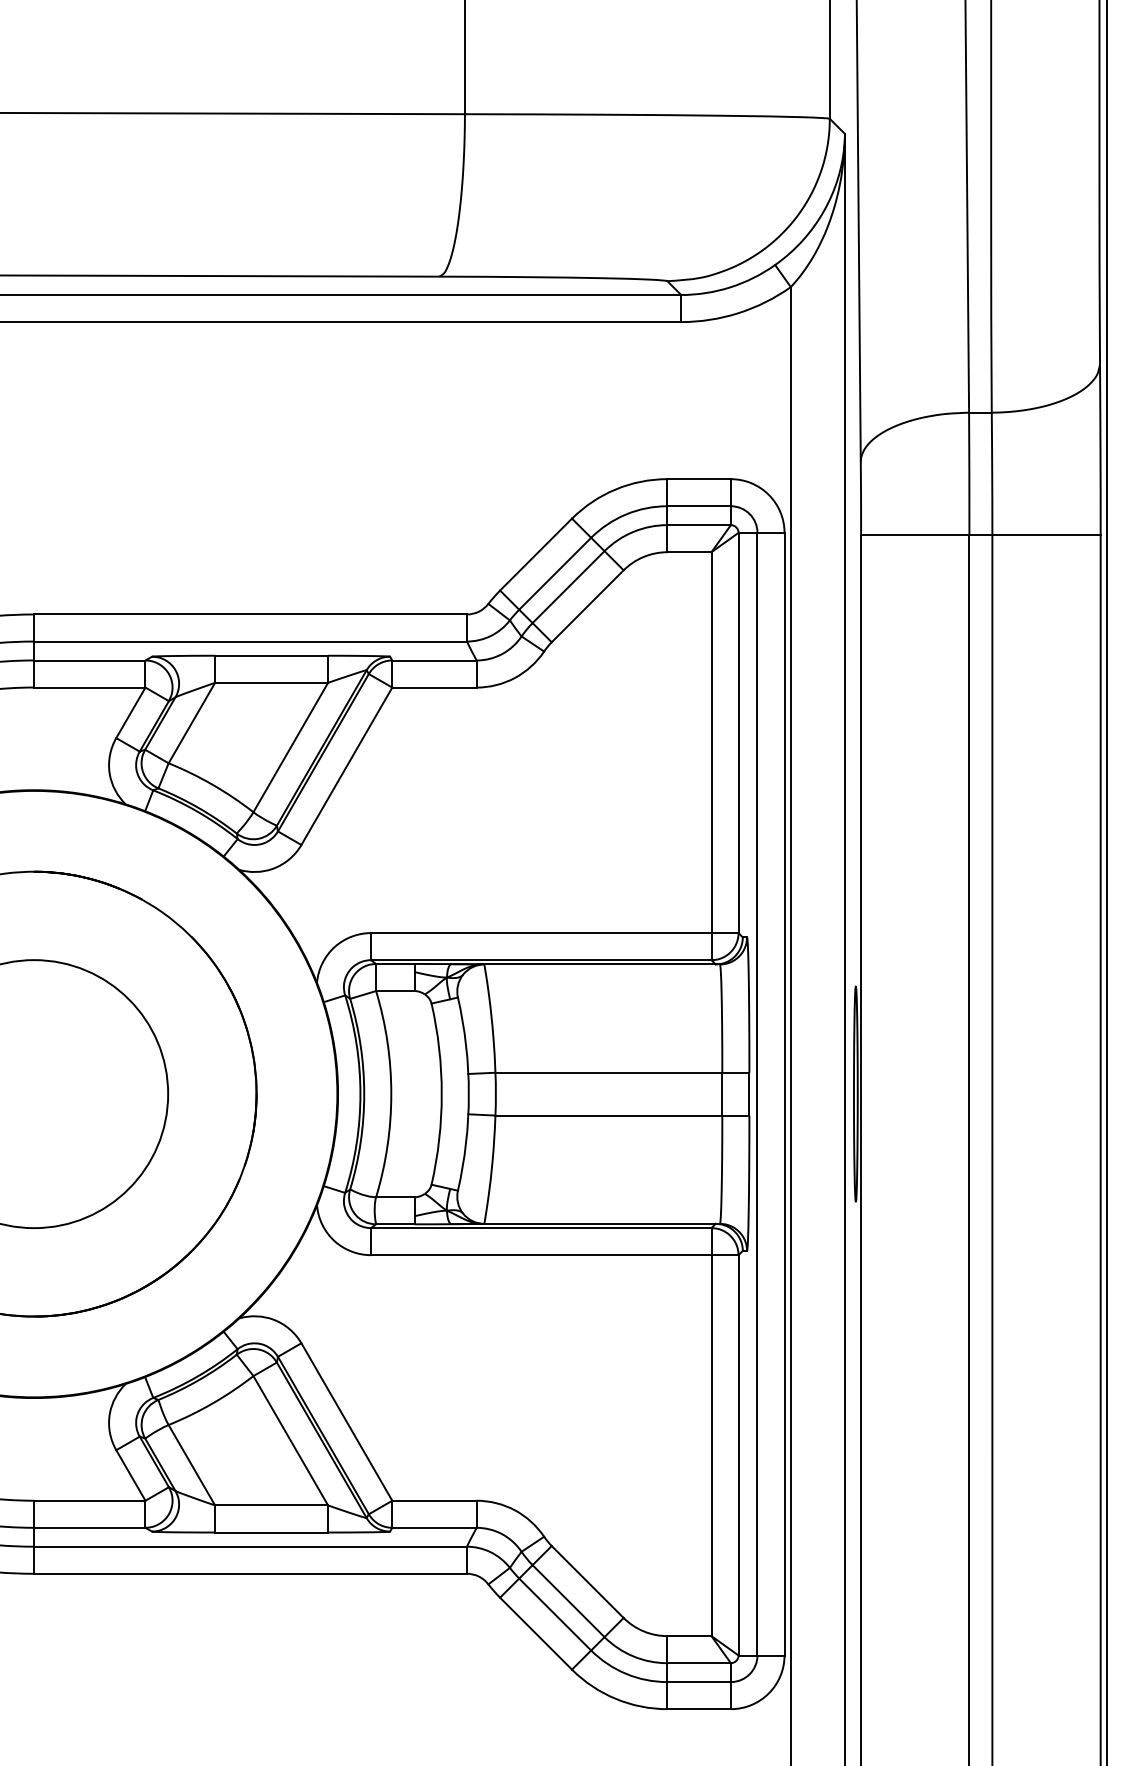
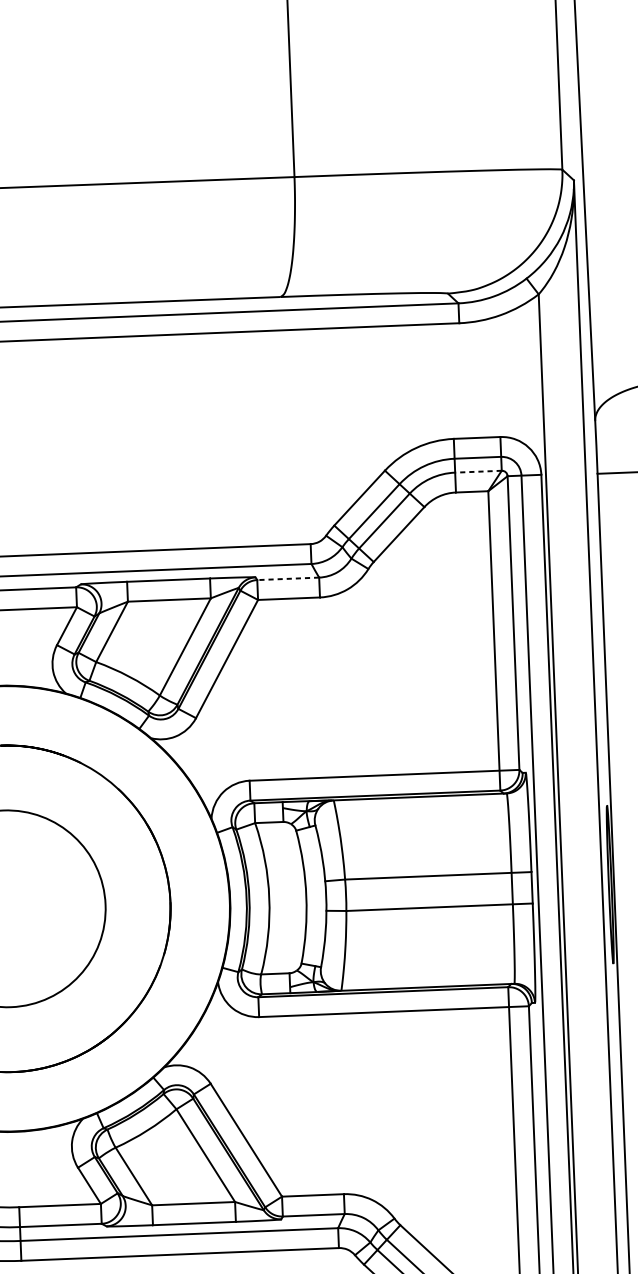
line: (699, 525) -> (478, 471), solid -> dashed
line: (433, 660) -> (287, 578), solid -> dashed

